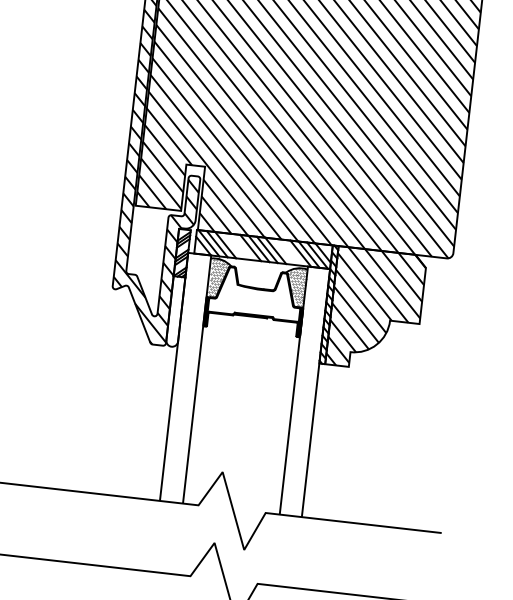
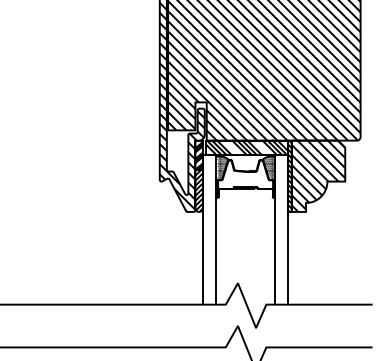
hatch: (174, 311) -> (198, 190), added

